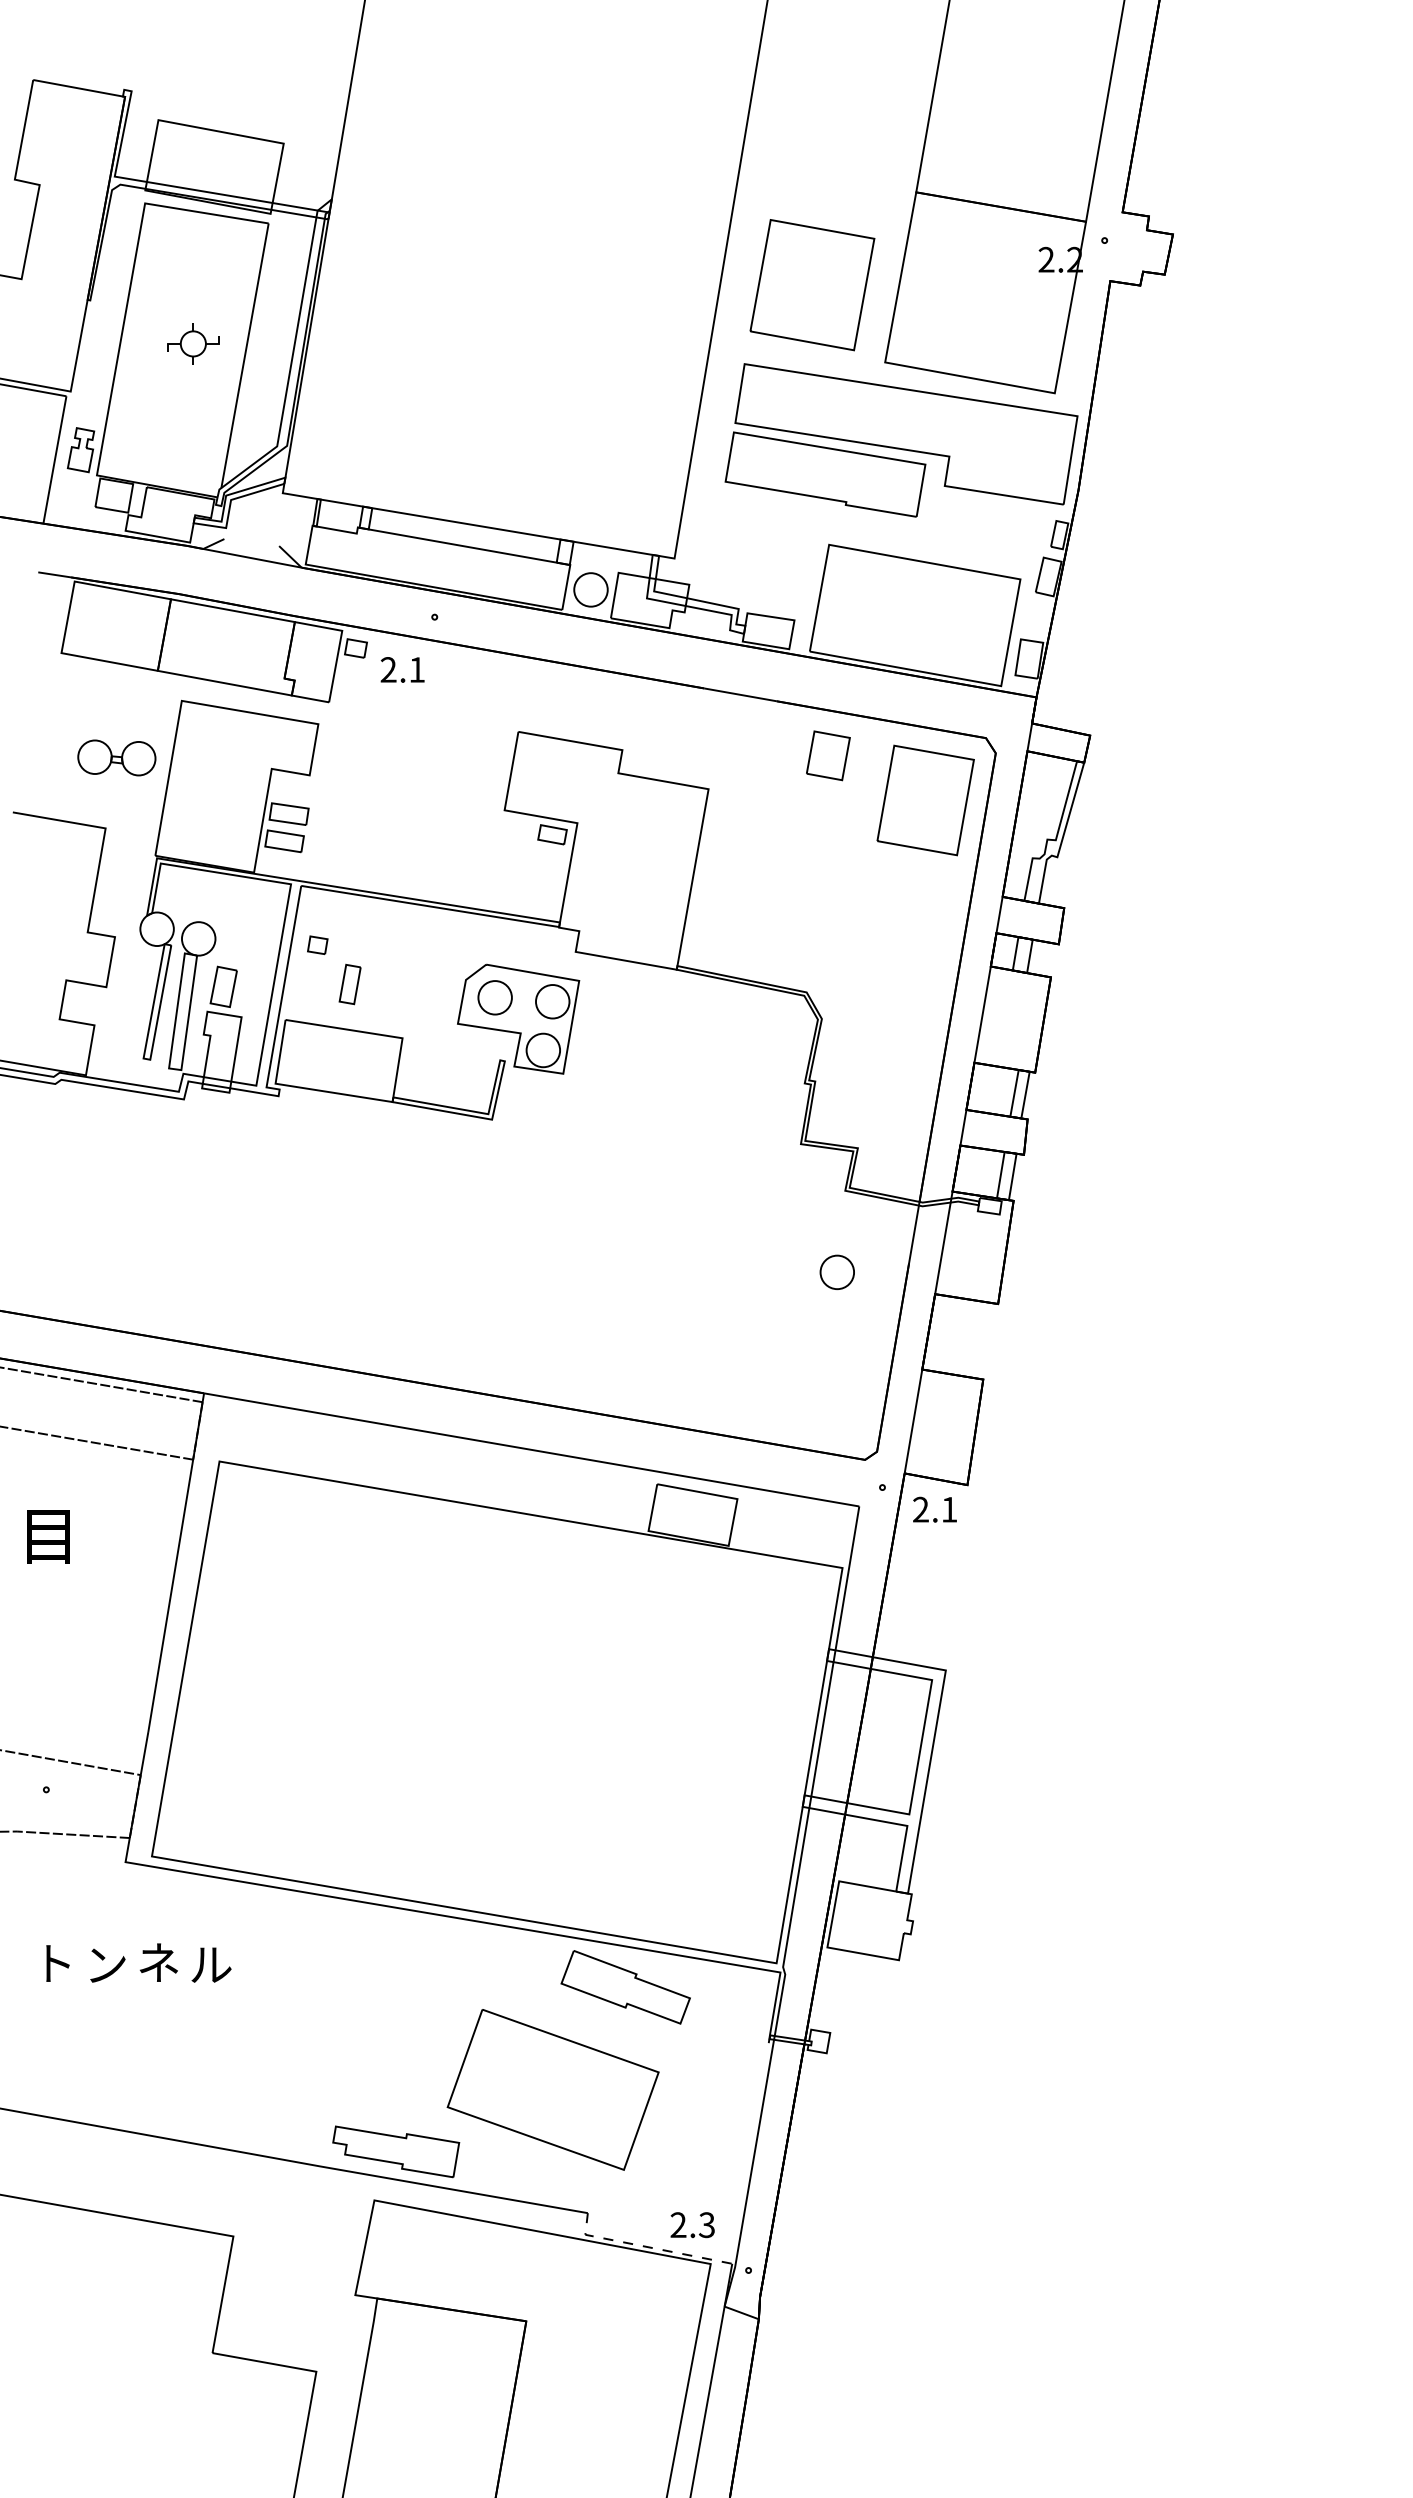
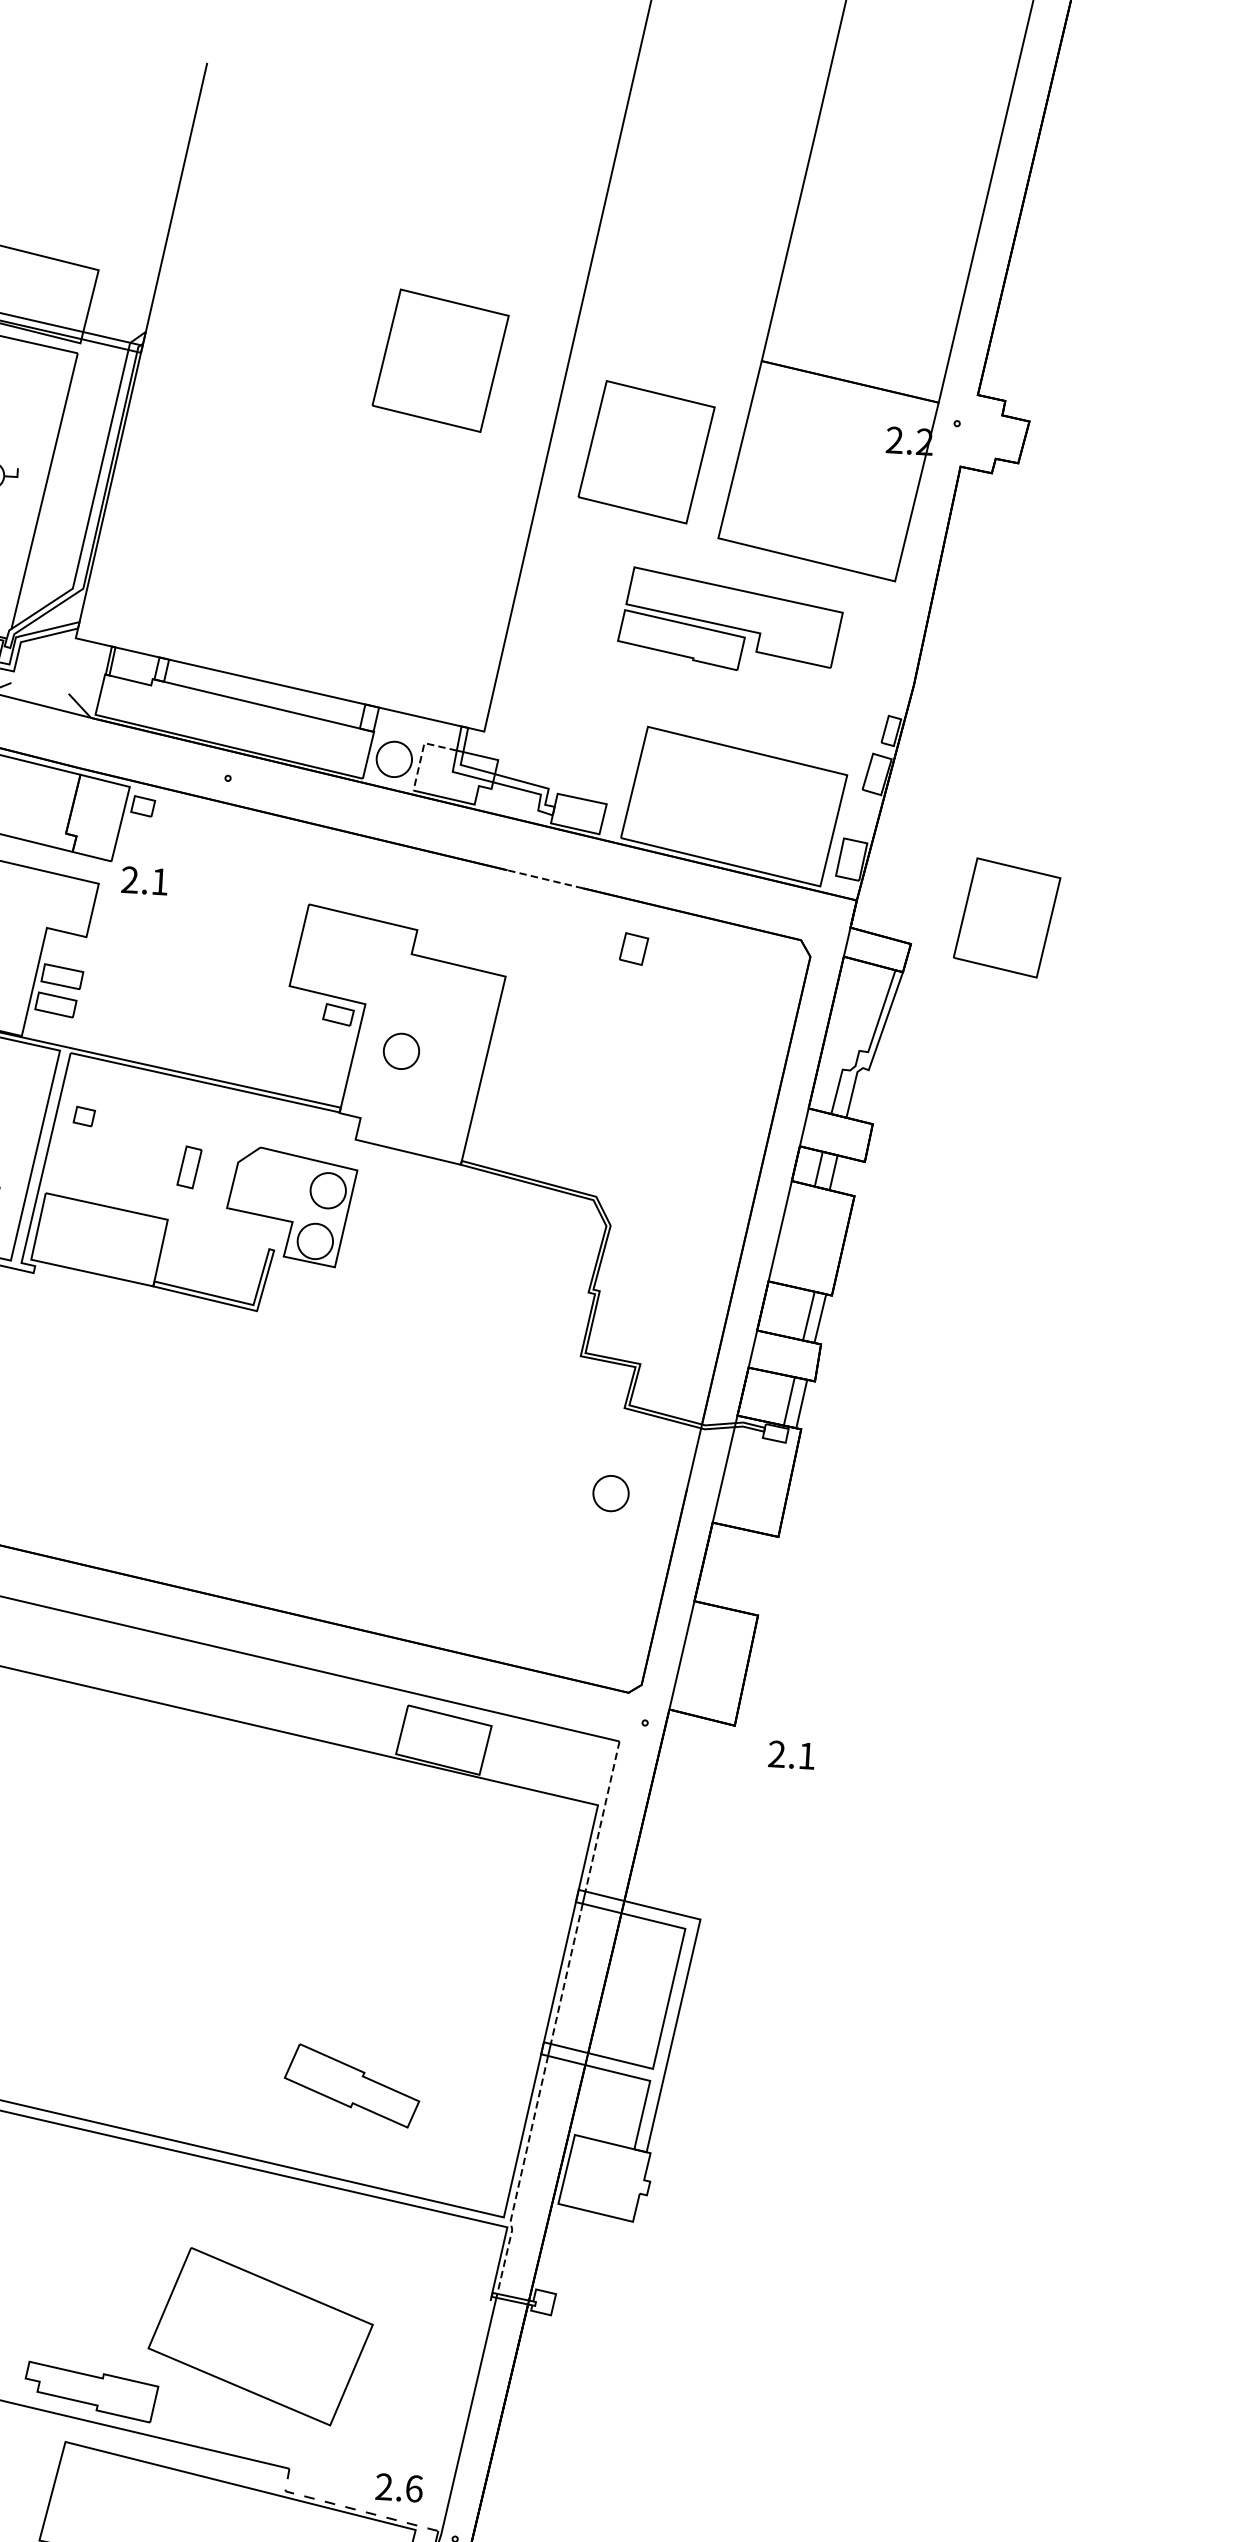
part: (612, 210) -> (440, 361), added
part: (901, 440) -> (730, 621), size x0.6
line: (617, 579) -> (422, 750), solid -> dashed
text: (402, 669) -> (144, 880), moved
line: (740, 694) -> (545, 878), solid -> dashed
part: (828, 755) -> (634, 948), size x0.6
part: (925, 800) -> (1006, 917), moved
part: (349, 984) -> (188, 1167), moved
part: (494, 997) -> (400, 1051), moved
text: (934, 1509) -> (791, 1754), moved
line: (847, 1578) -> (602, 1816), solid -> dashed
line: (822, 1729) -> (566, 1974), solid -> dashed
line: (790, 1923) -> (521, 2176), solid -> dashed
part: (625, 1987) -> (351, 2085), moved
text: (706, 2225) -> (413, 2489), 2.3 -> 2.6

